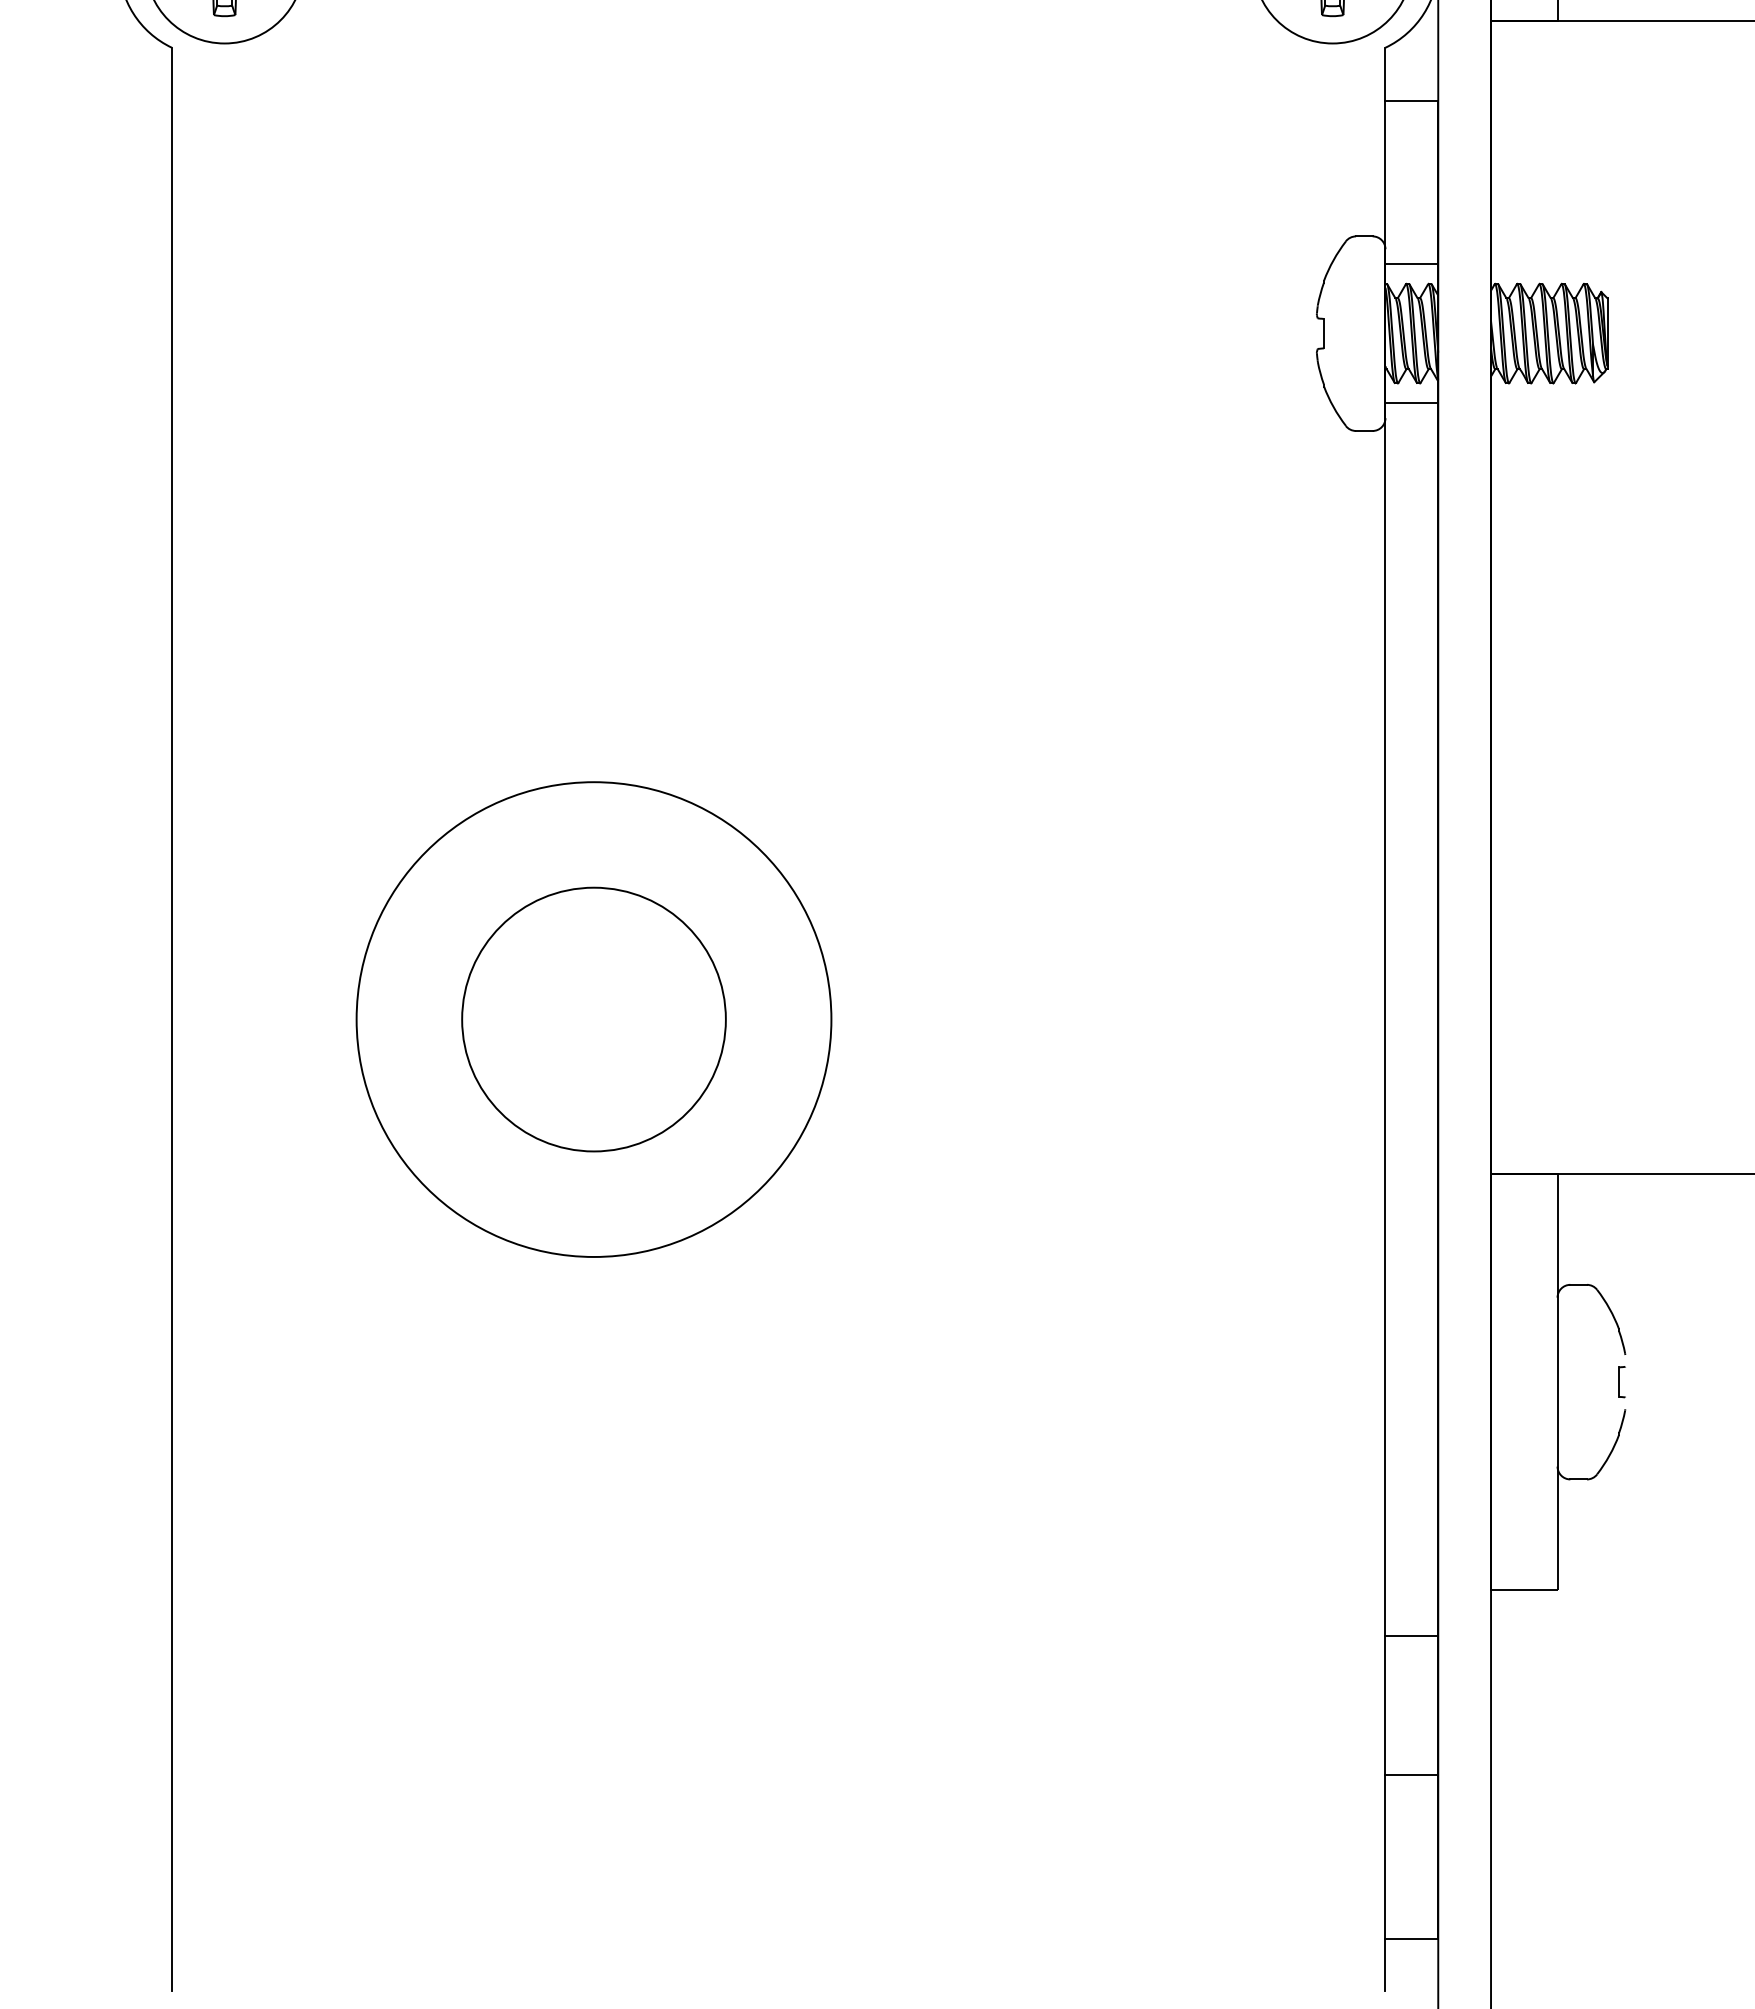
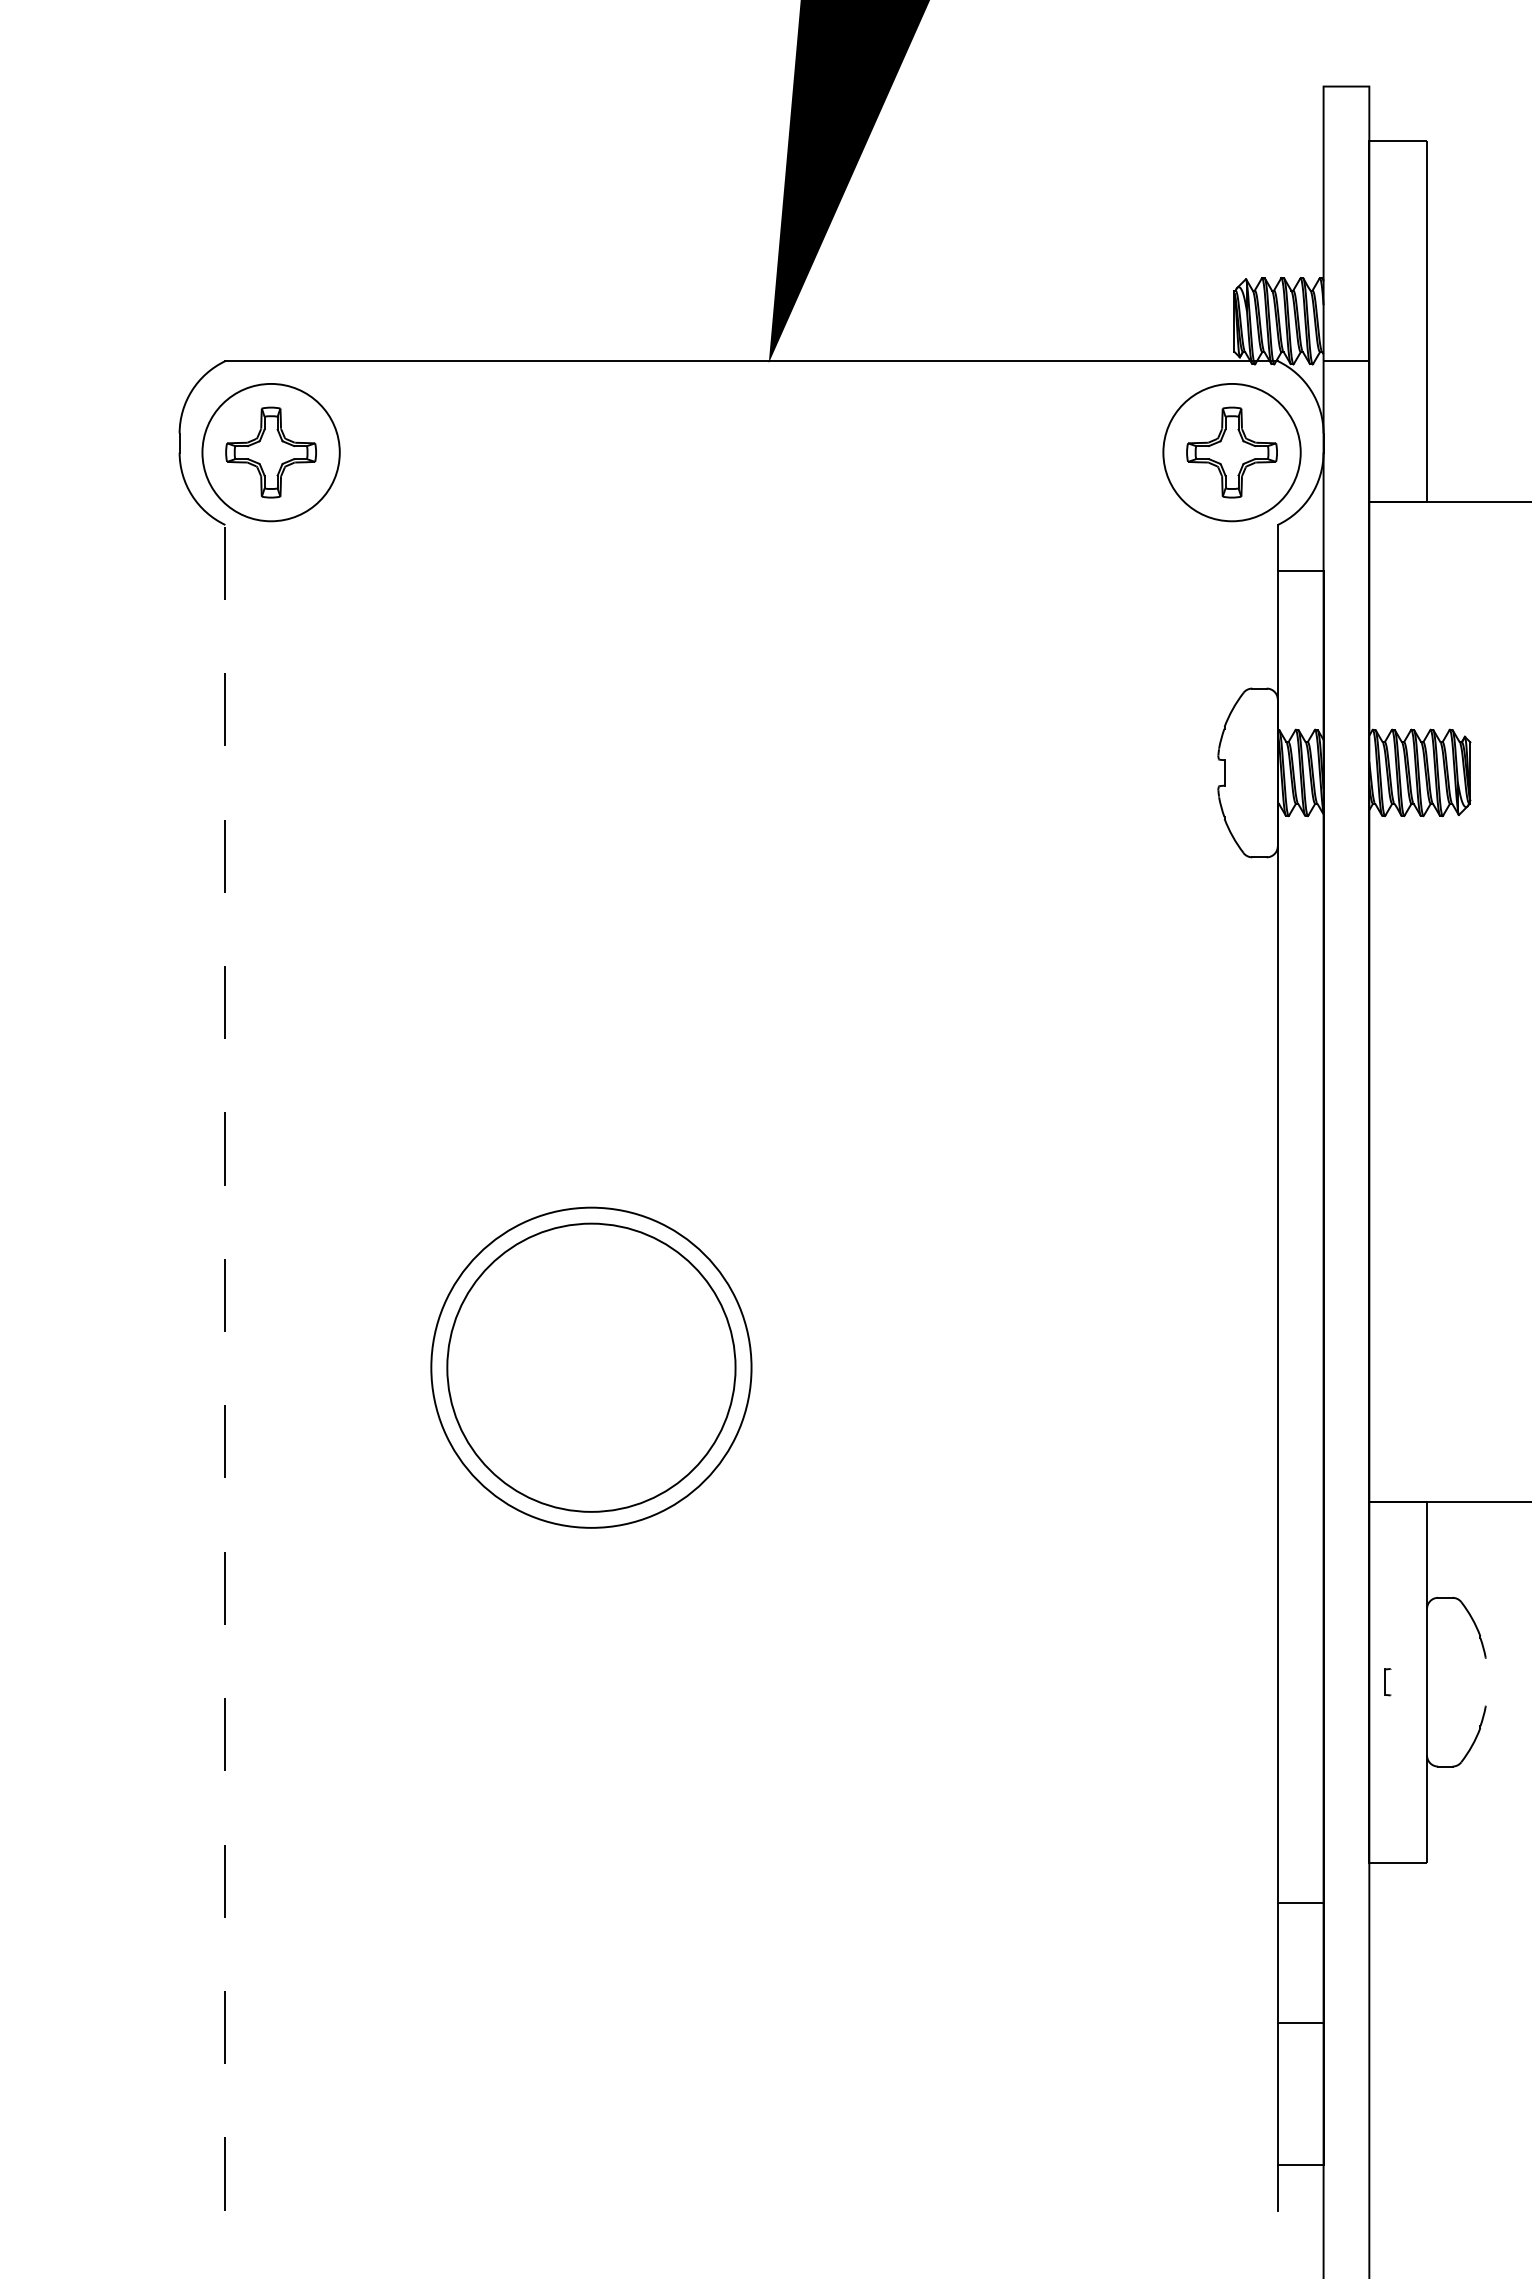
line: (1411, 263) -> (1300, 712), removed
line: (1411, 402) -> (1300, 832), removed
line: (172, 1019) -> (225, 1367), solid -> dashed
circle: (594, 1019) -> (591, 1367), size x0.7
circle: (594, 1019) -> (591, 1367), size x1.4
part: (1621, 1382) -> (1387, 1682), moved

